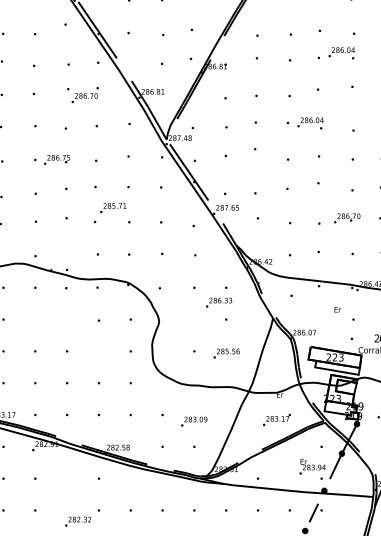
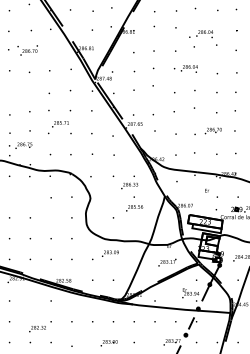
text: (335, 53) -> (200, 34), moved
text: (82, 95) -> (27, 50), moved
text: (52, 159) -> (20, 145), moved
text: (226, 353) -> (134, 208), moved
text: (194, 421) -> (110, 253), moved

